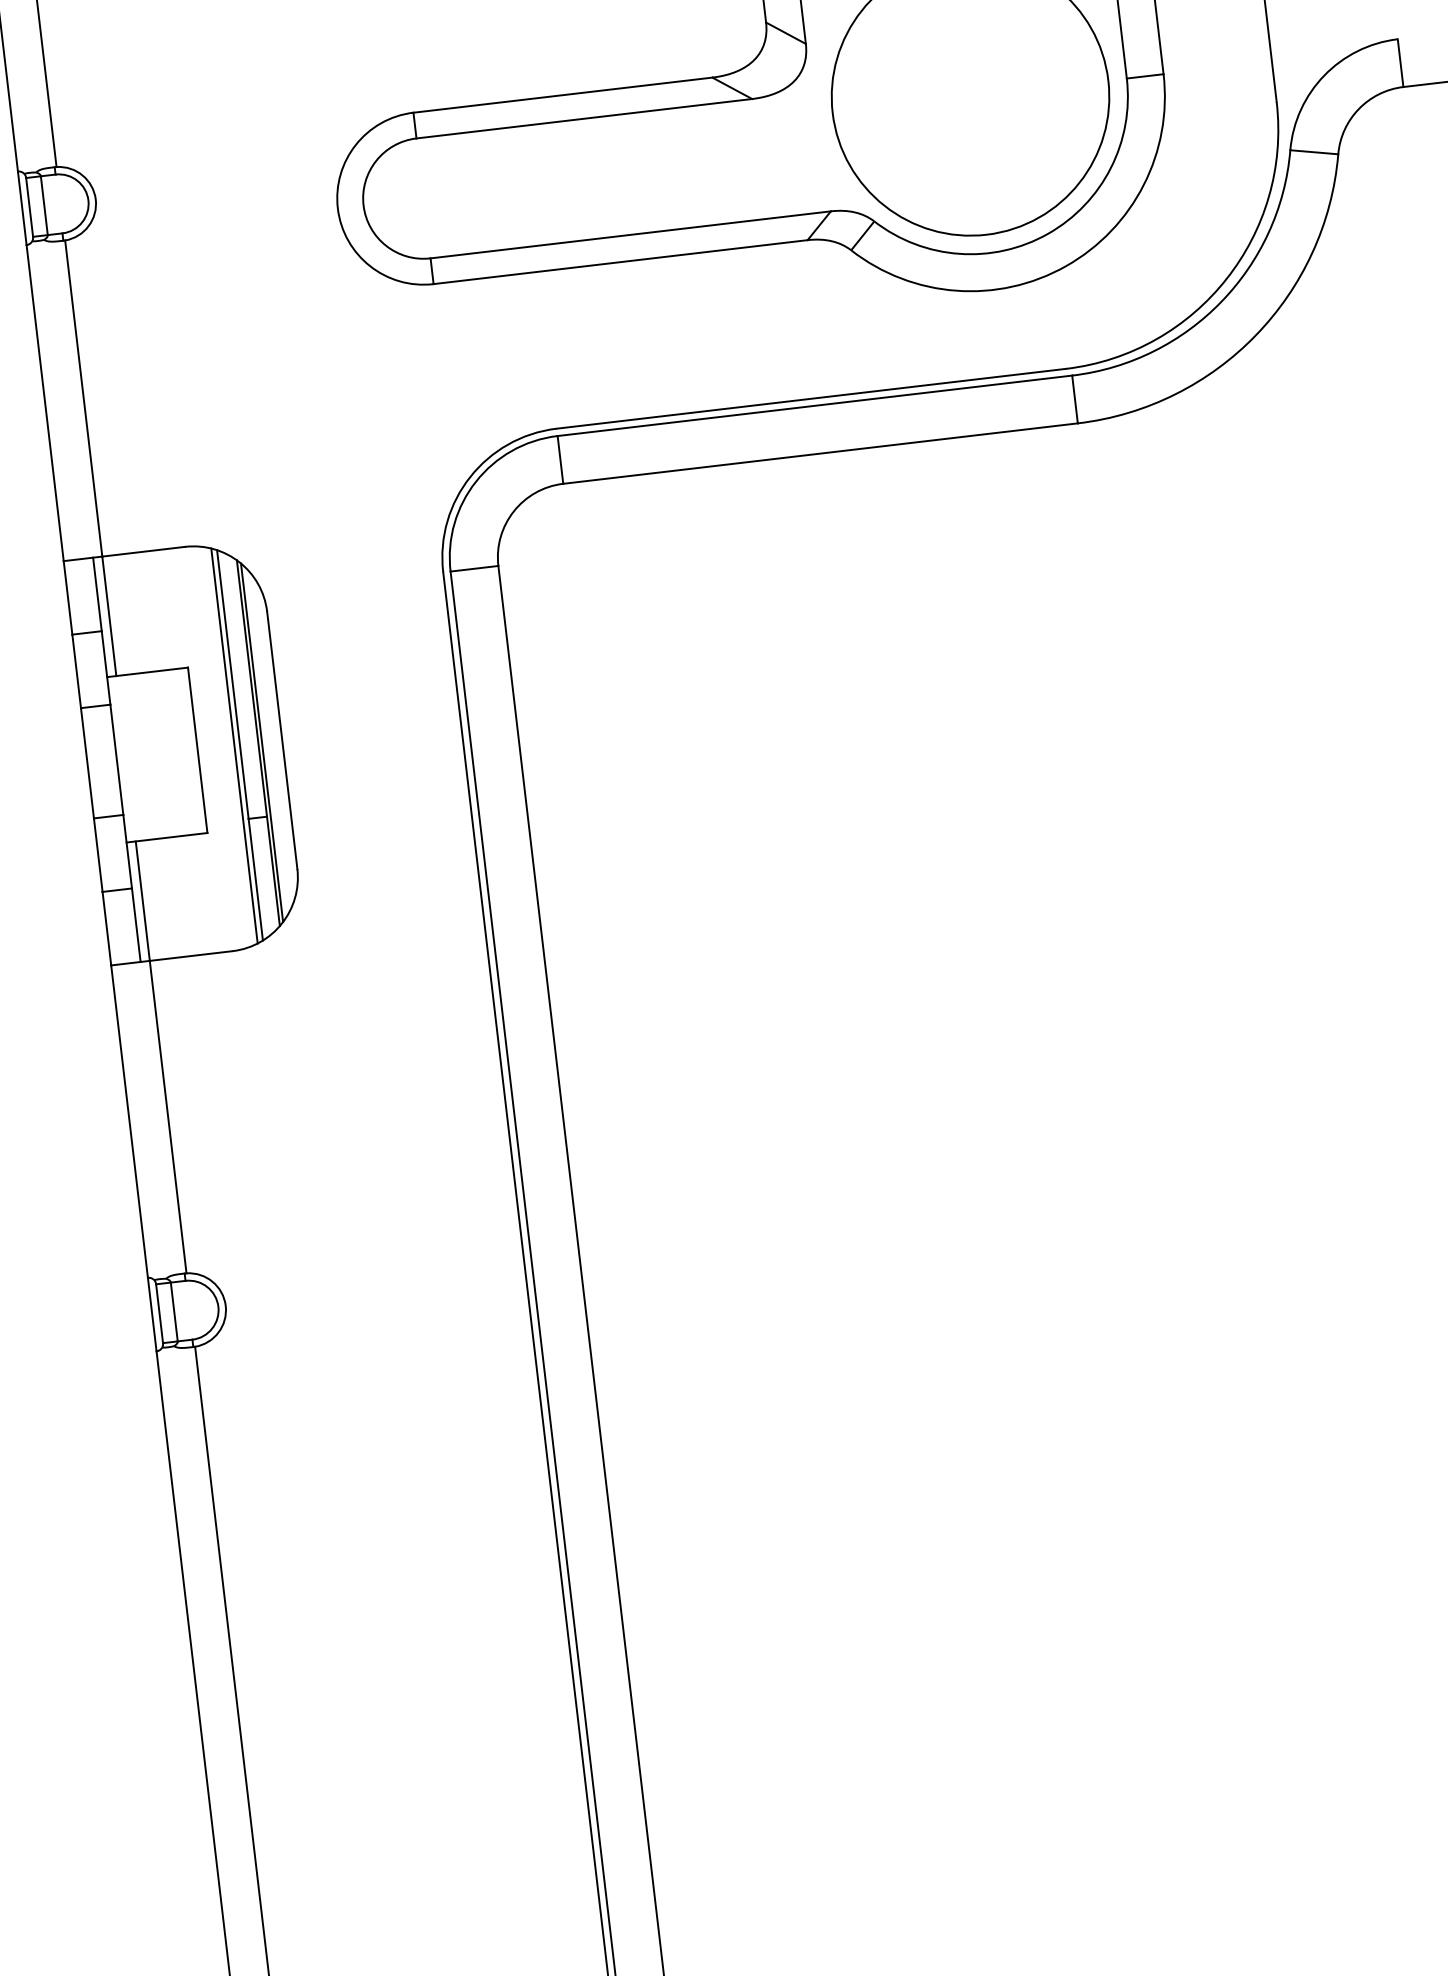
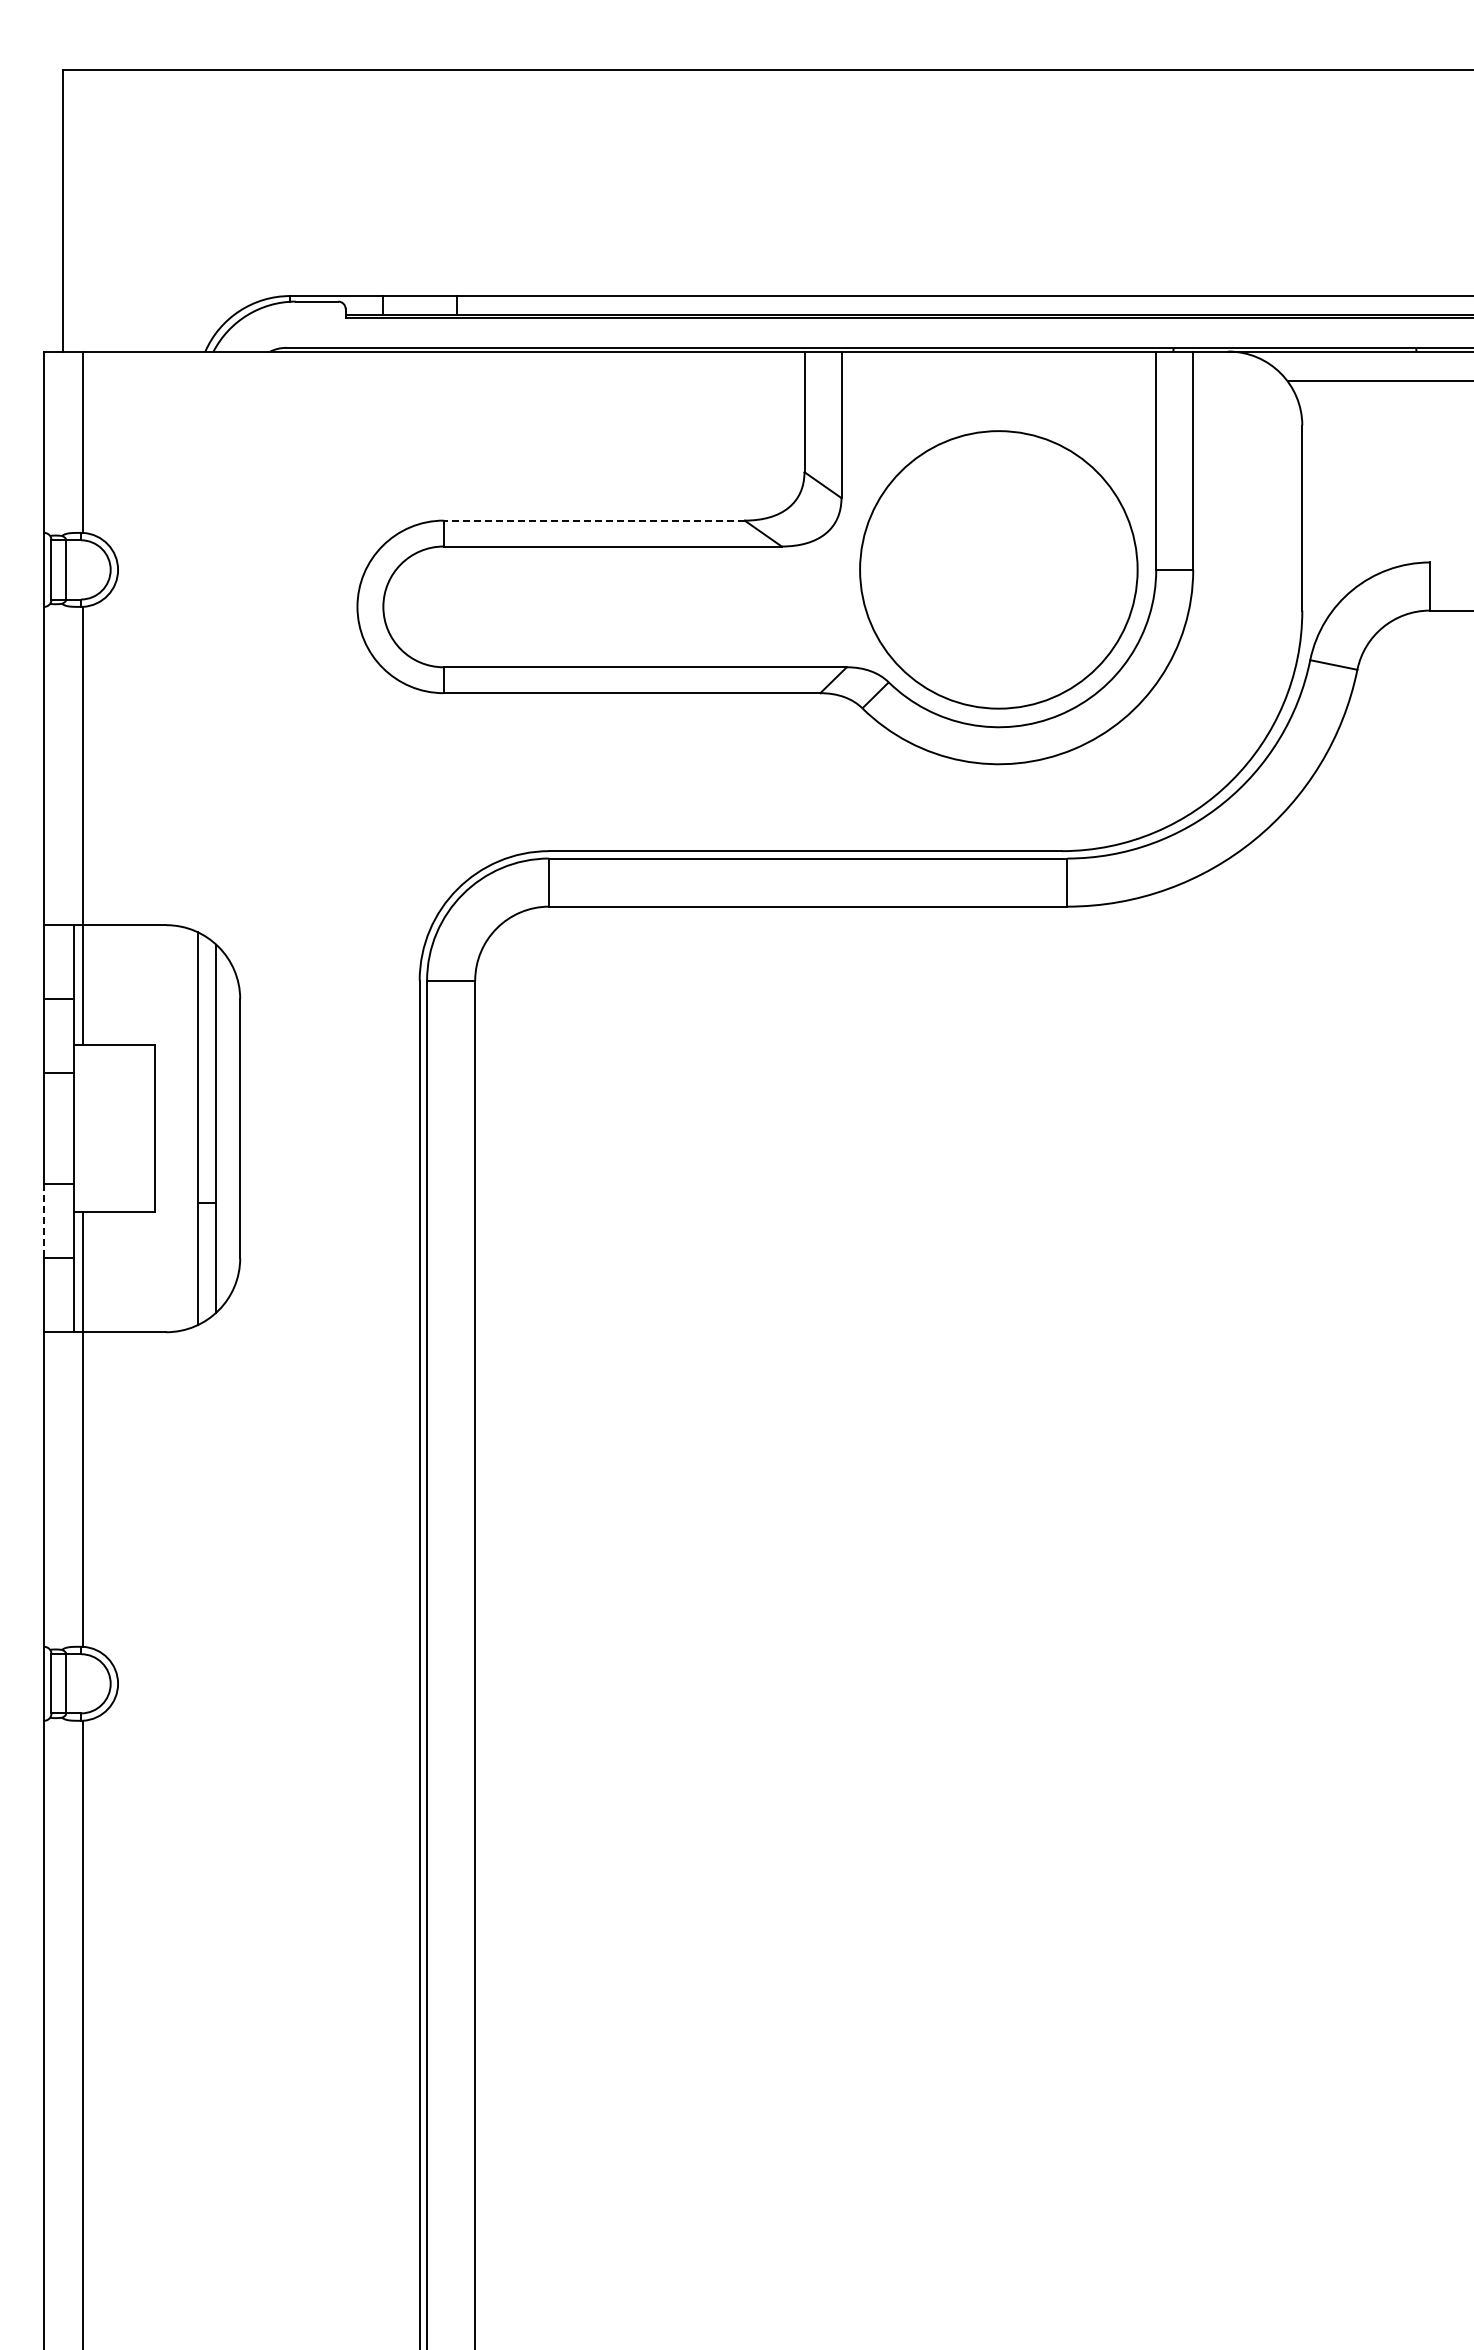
line: (563, 95) -> (594, 520), solid -> dashed
line: (261, 742) -> (219, 1128), removed
line: (234, 745) -> (192, 1128), removed
line: (98, 855) -> (44, 1221), solid -> dashed

